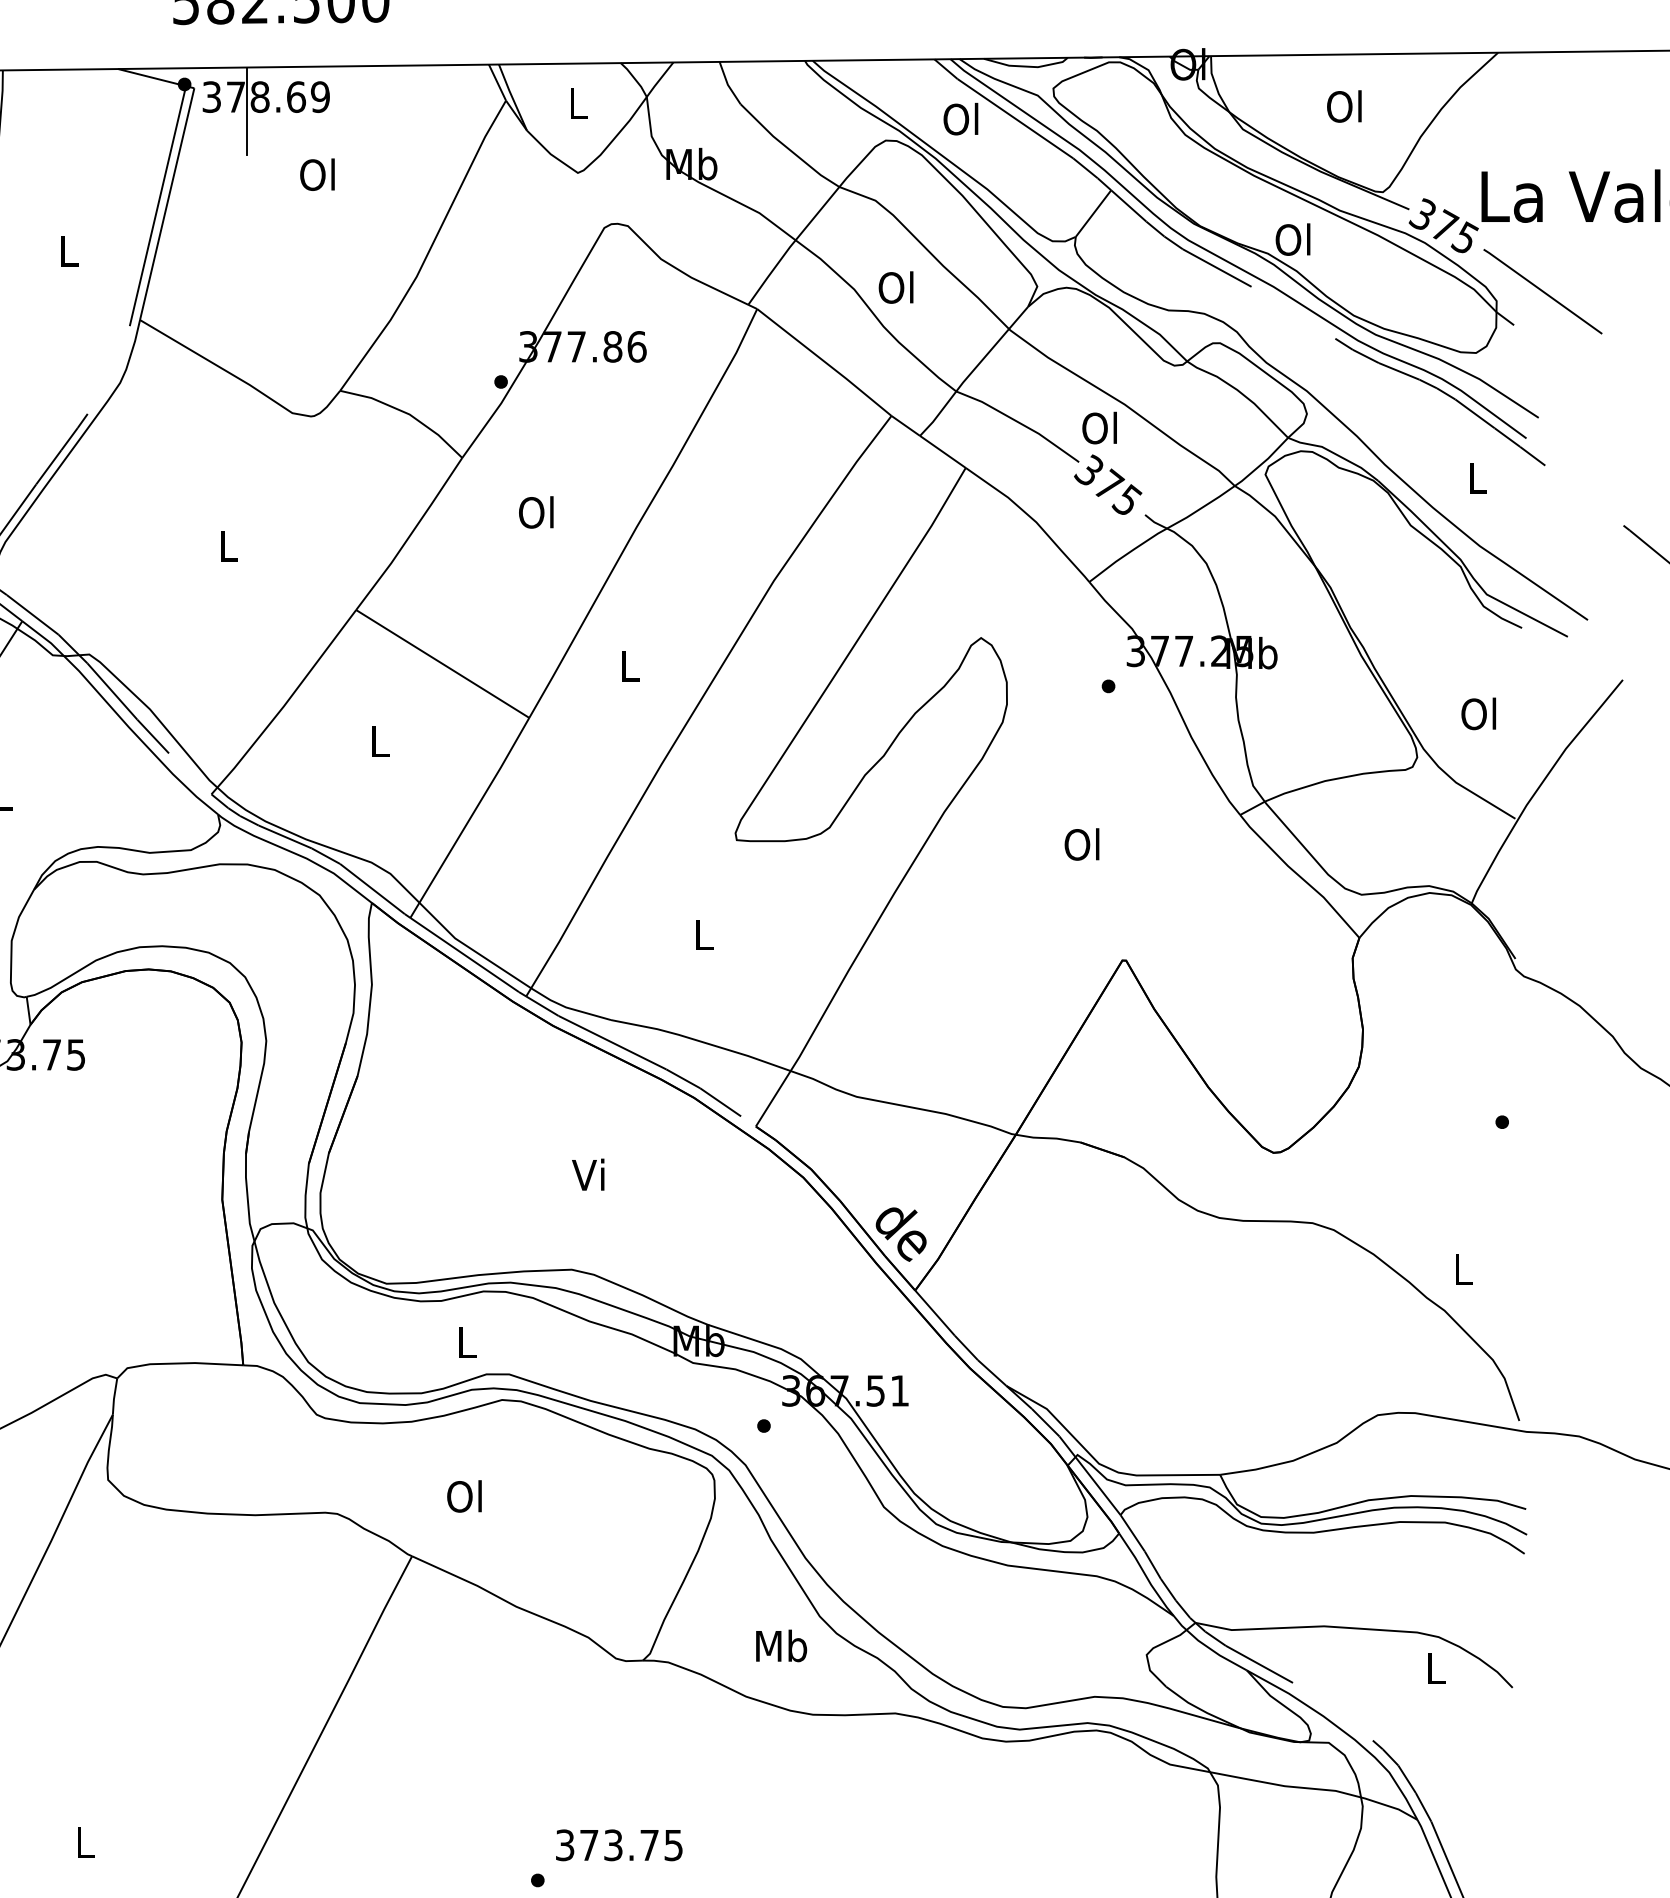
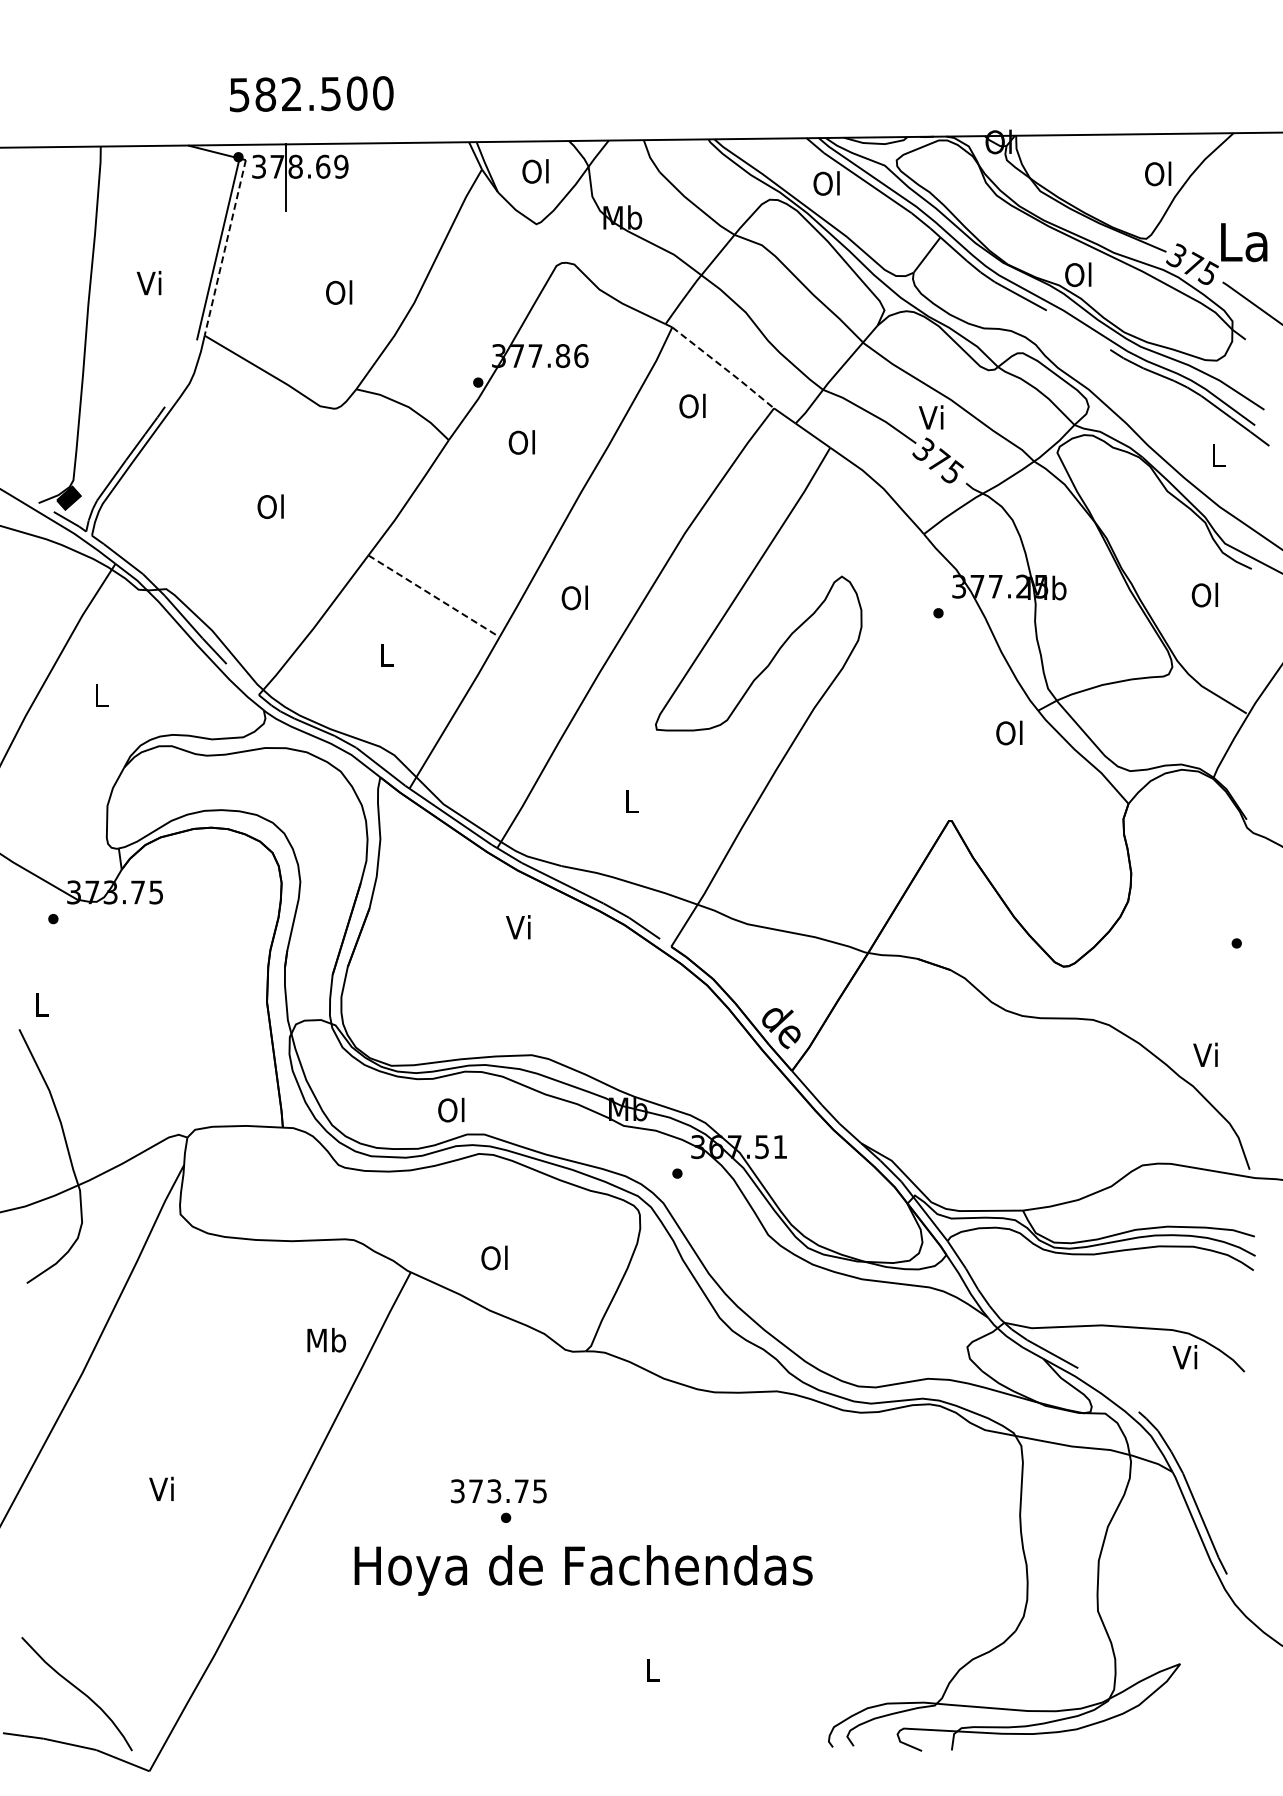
text: (576, 103) -> (535, 171), L -> Ol
text: (1344, 105) -> (1158, 173), moved
text: (317, 174) -> (339, 292), moved
line: (167, 204) -> (225, 248), solid -> dashed
text: (65, 249) -> (148, 282), L -> Vi
text: (896, 286) -> (692, 405), moved
line: (826, 362) -> (724, 367), solid -> dashed
text: (1099, 428) -> (931, 417), Ol -> Vi
text: (535, 512) -> (521, 442), moved
text: (226, 545) -> (270, 506), L -> Ol
line: (443, 664) -> (434, 596), solid -> dashed
text: (628, 665) -> (574, 597), L -> Ol
text: (1478, 713) -> (1204, 594), moved
text: (1082, 843) -> (1009, 732), moved
text: (588, 1175) -> (518, 927), moved
text: (1460, 1268) -> (1205, 1054), L -> Vi
text: (465, 1341) -> (451, 1109), L -> Ol
text: (464, 1495) -> (494, 1257), moved
text: (781, 1646) -> (326, 1340), moved
text: (1433, 1668) -> (1184, 1357), L -> Vi
text: (83, 1841) -> (161, 1488), L -> Vi
text: (618, 1845) -> (498, 1491), moved

